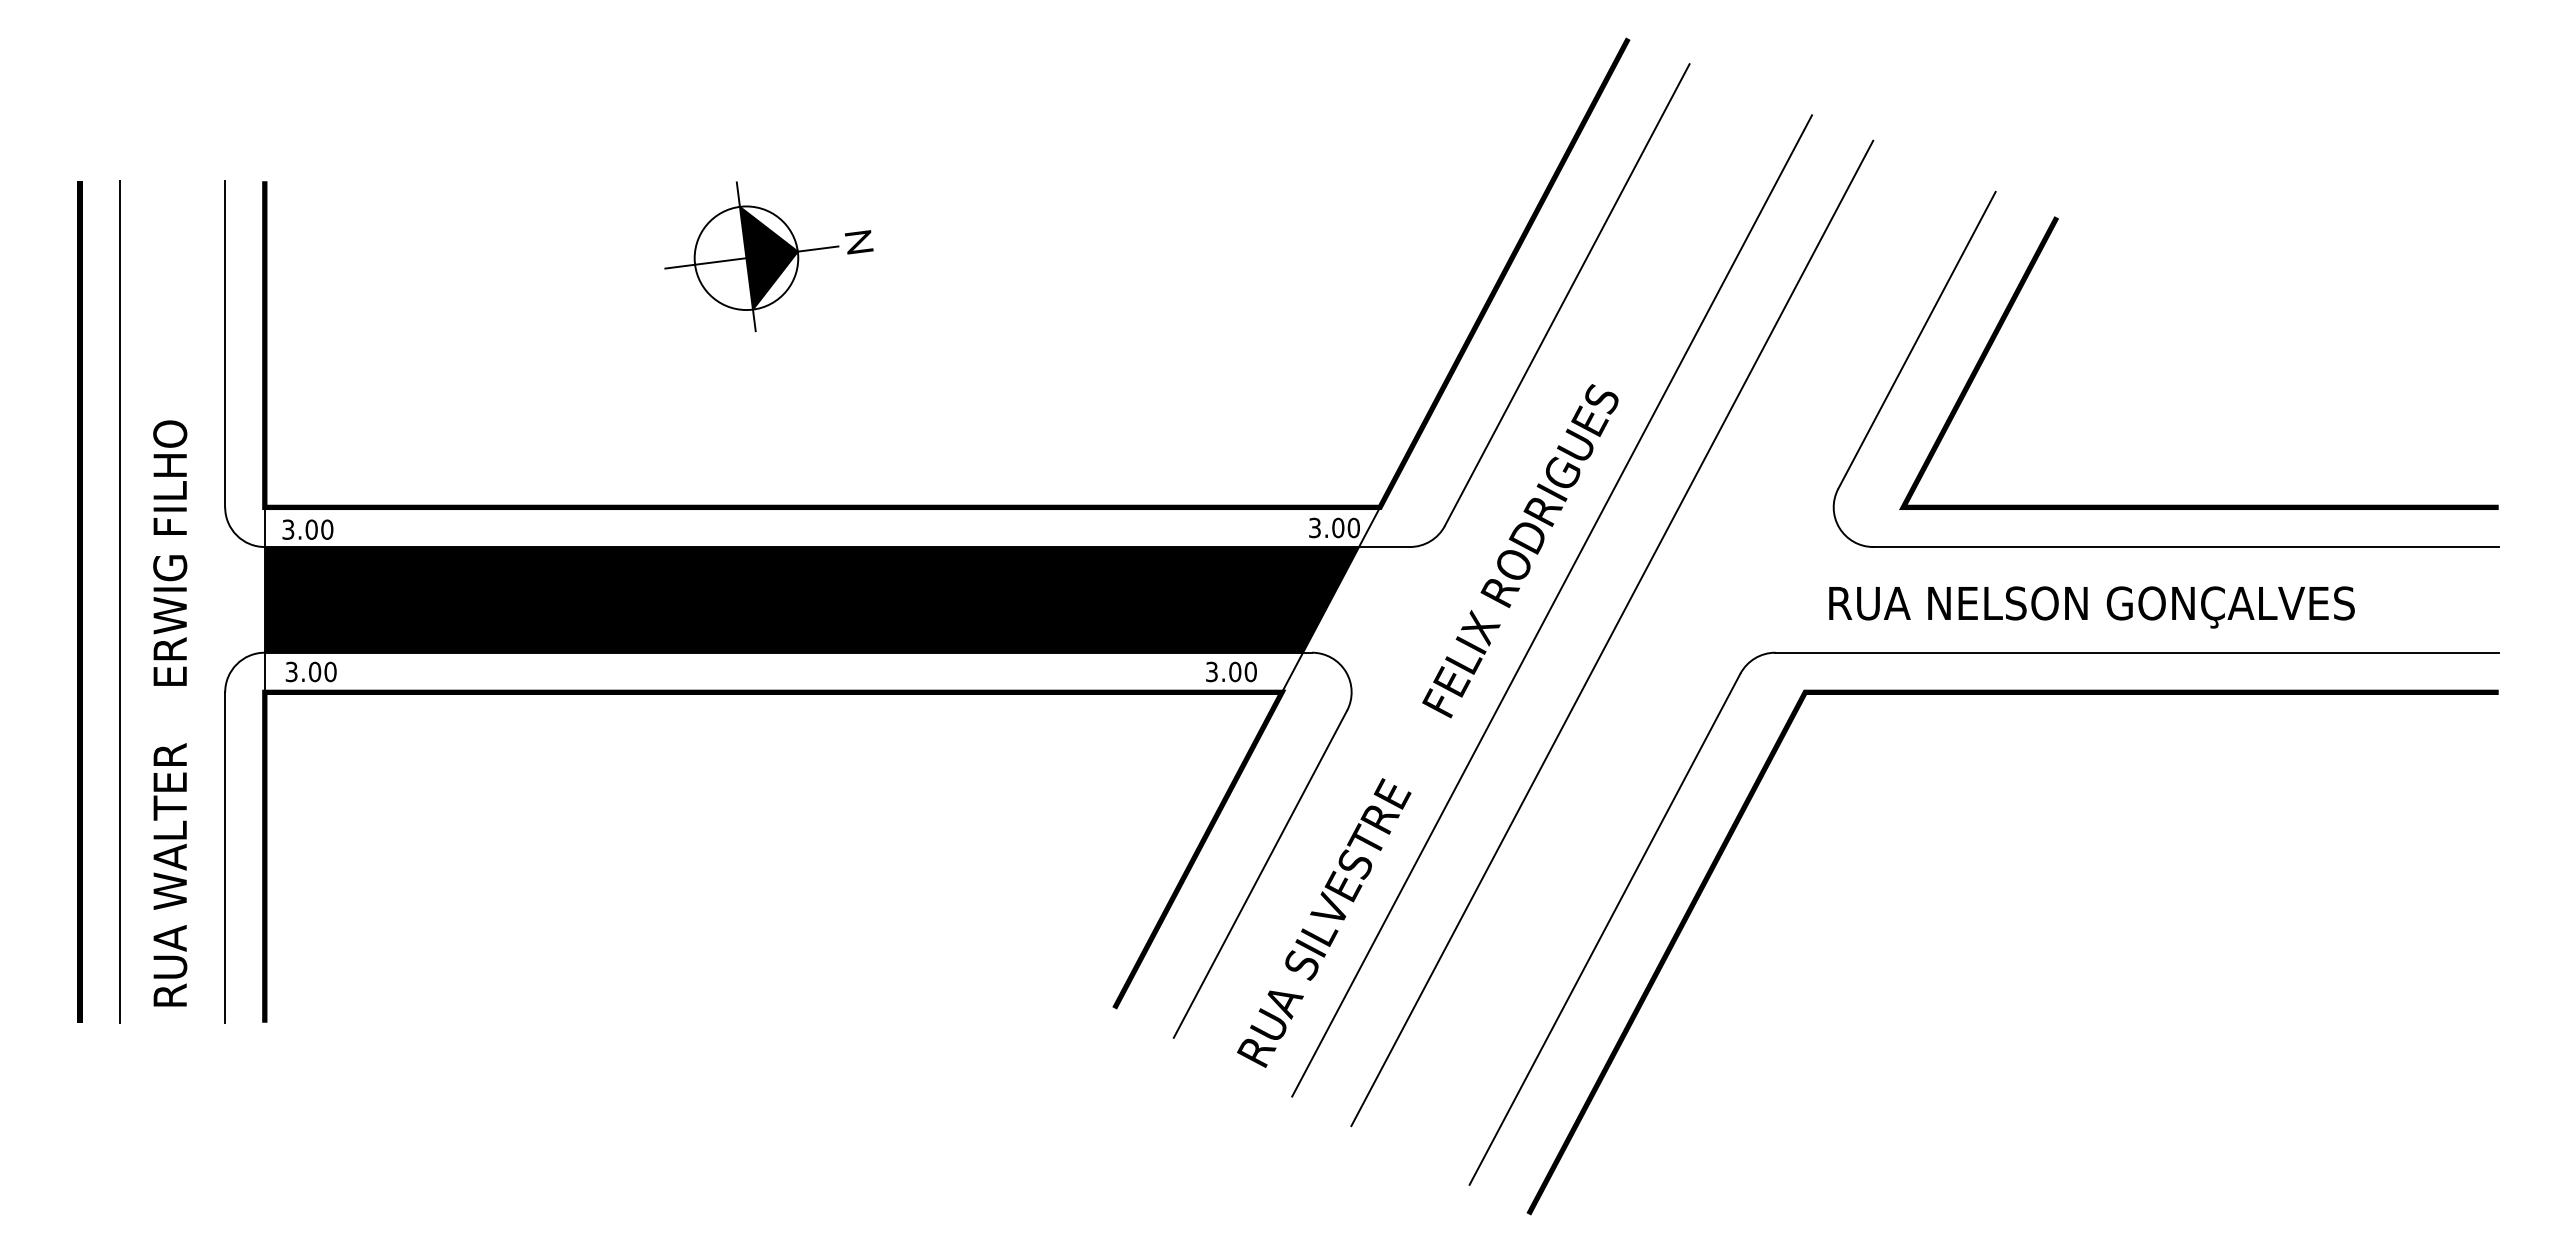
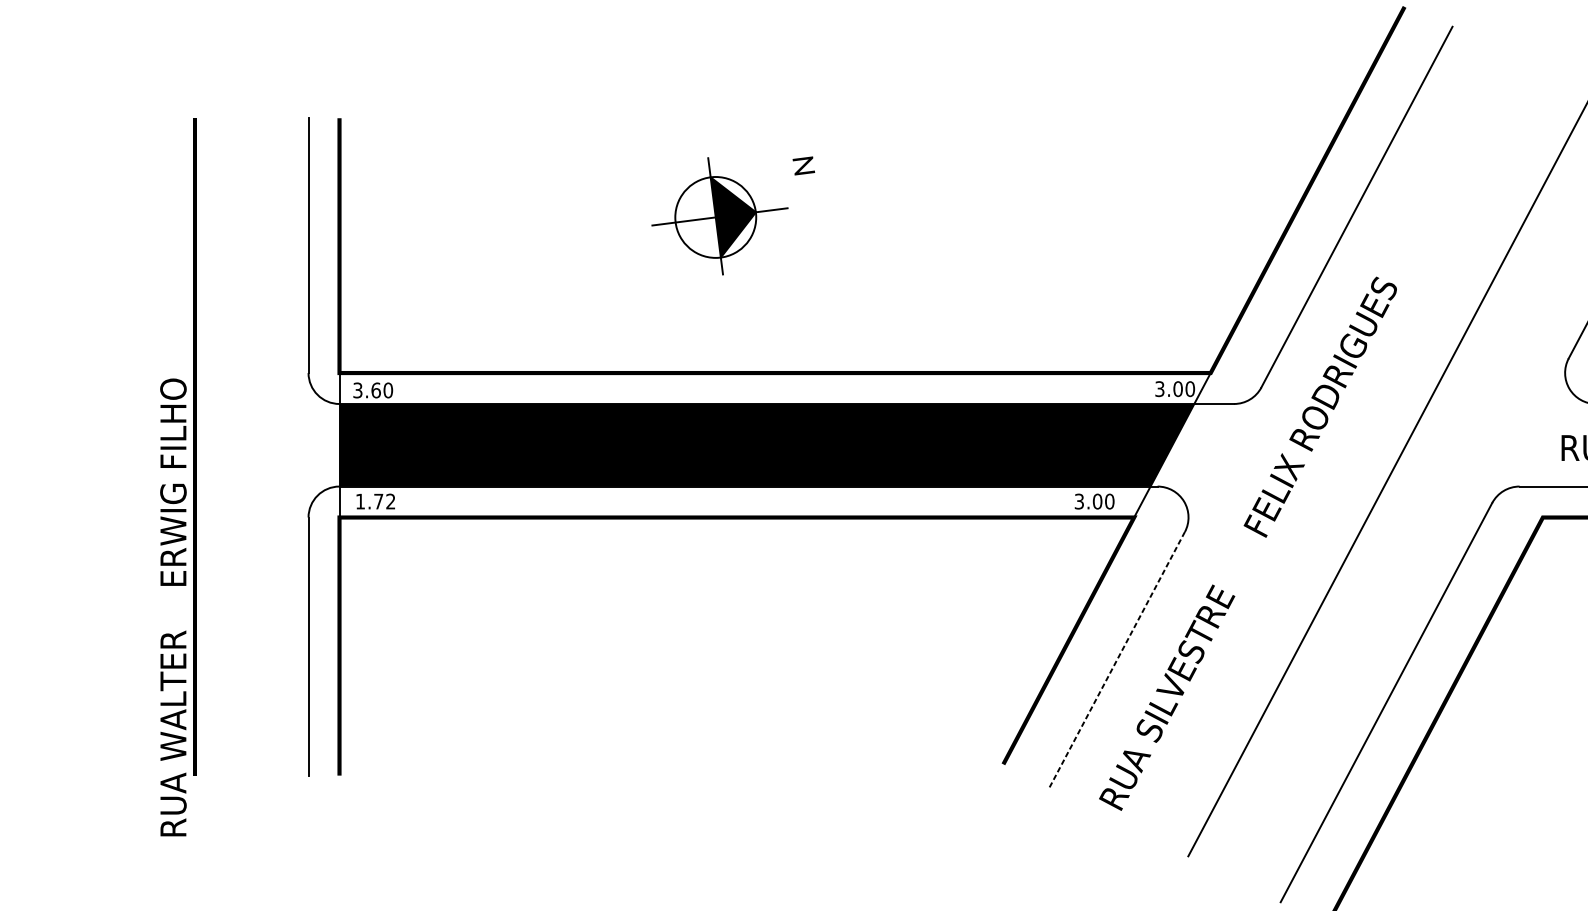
part: (751, 256) -> (719, 216), moved
text: (311, 529) -> (375, 390), 3.00 -> 3.60
line: (119, 601) -> (225, 446), removed
line: (1552, 605) -> (1345, 449), removed
text: (310, 671) -> (375, 501), 3.00 -> 1.72
text: (170, 713) -> (173, 607), moved
line: (1260, 874) -> (1117, 659), solid -> dashed

